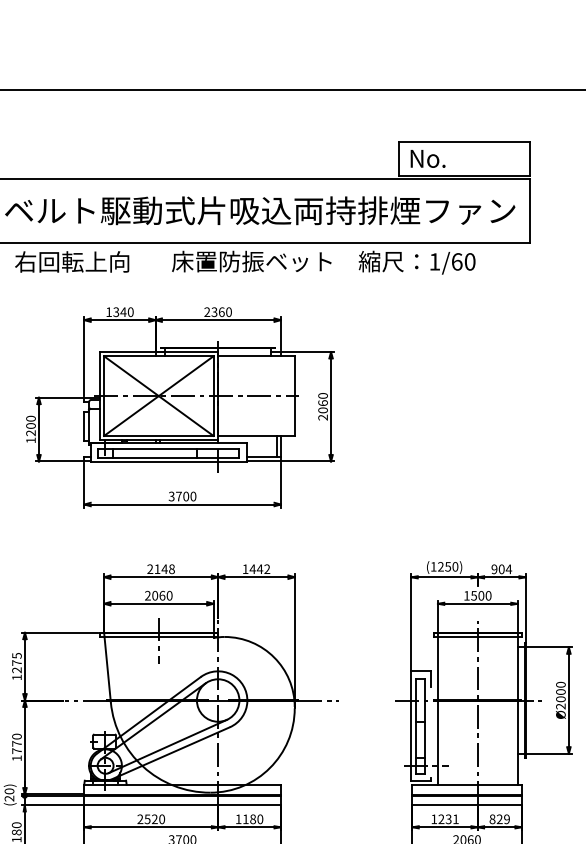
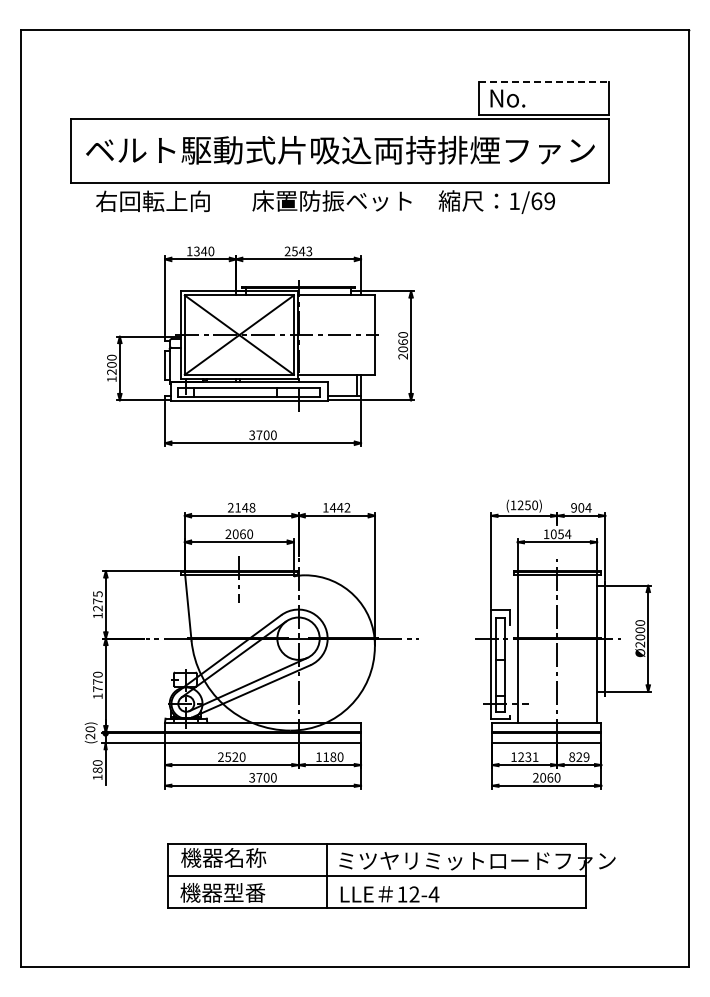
line: (464, 141) -> (544, 81), solid -> dashed
text: (469, 262) -> (549, 201), 1/60 -> 1/69
text: (222, 312) -> (302, 251), 2360 -> 2543
text: (480, 596) -> (560, 534), 1500 -> 1054

